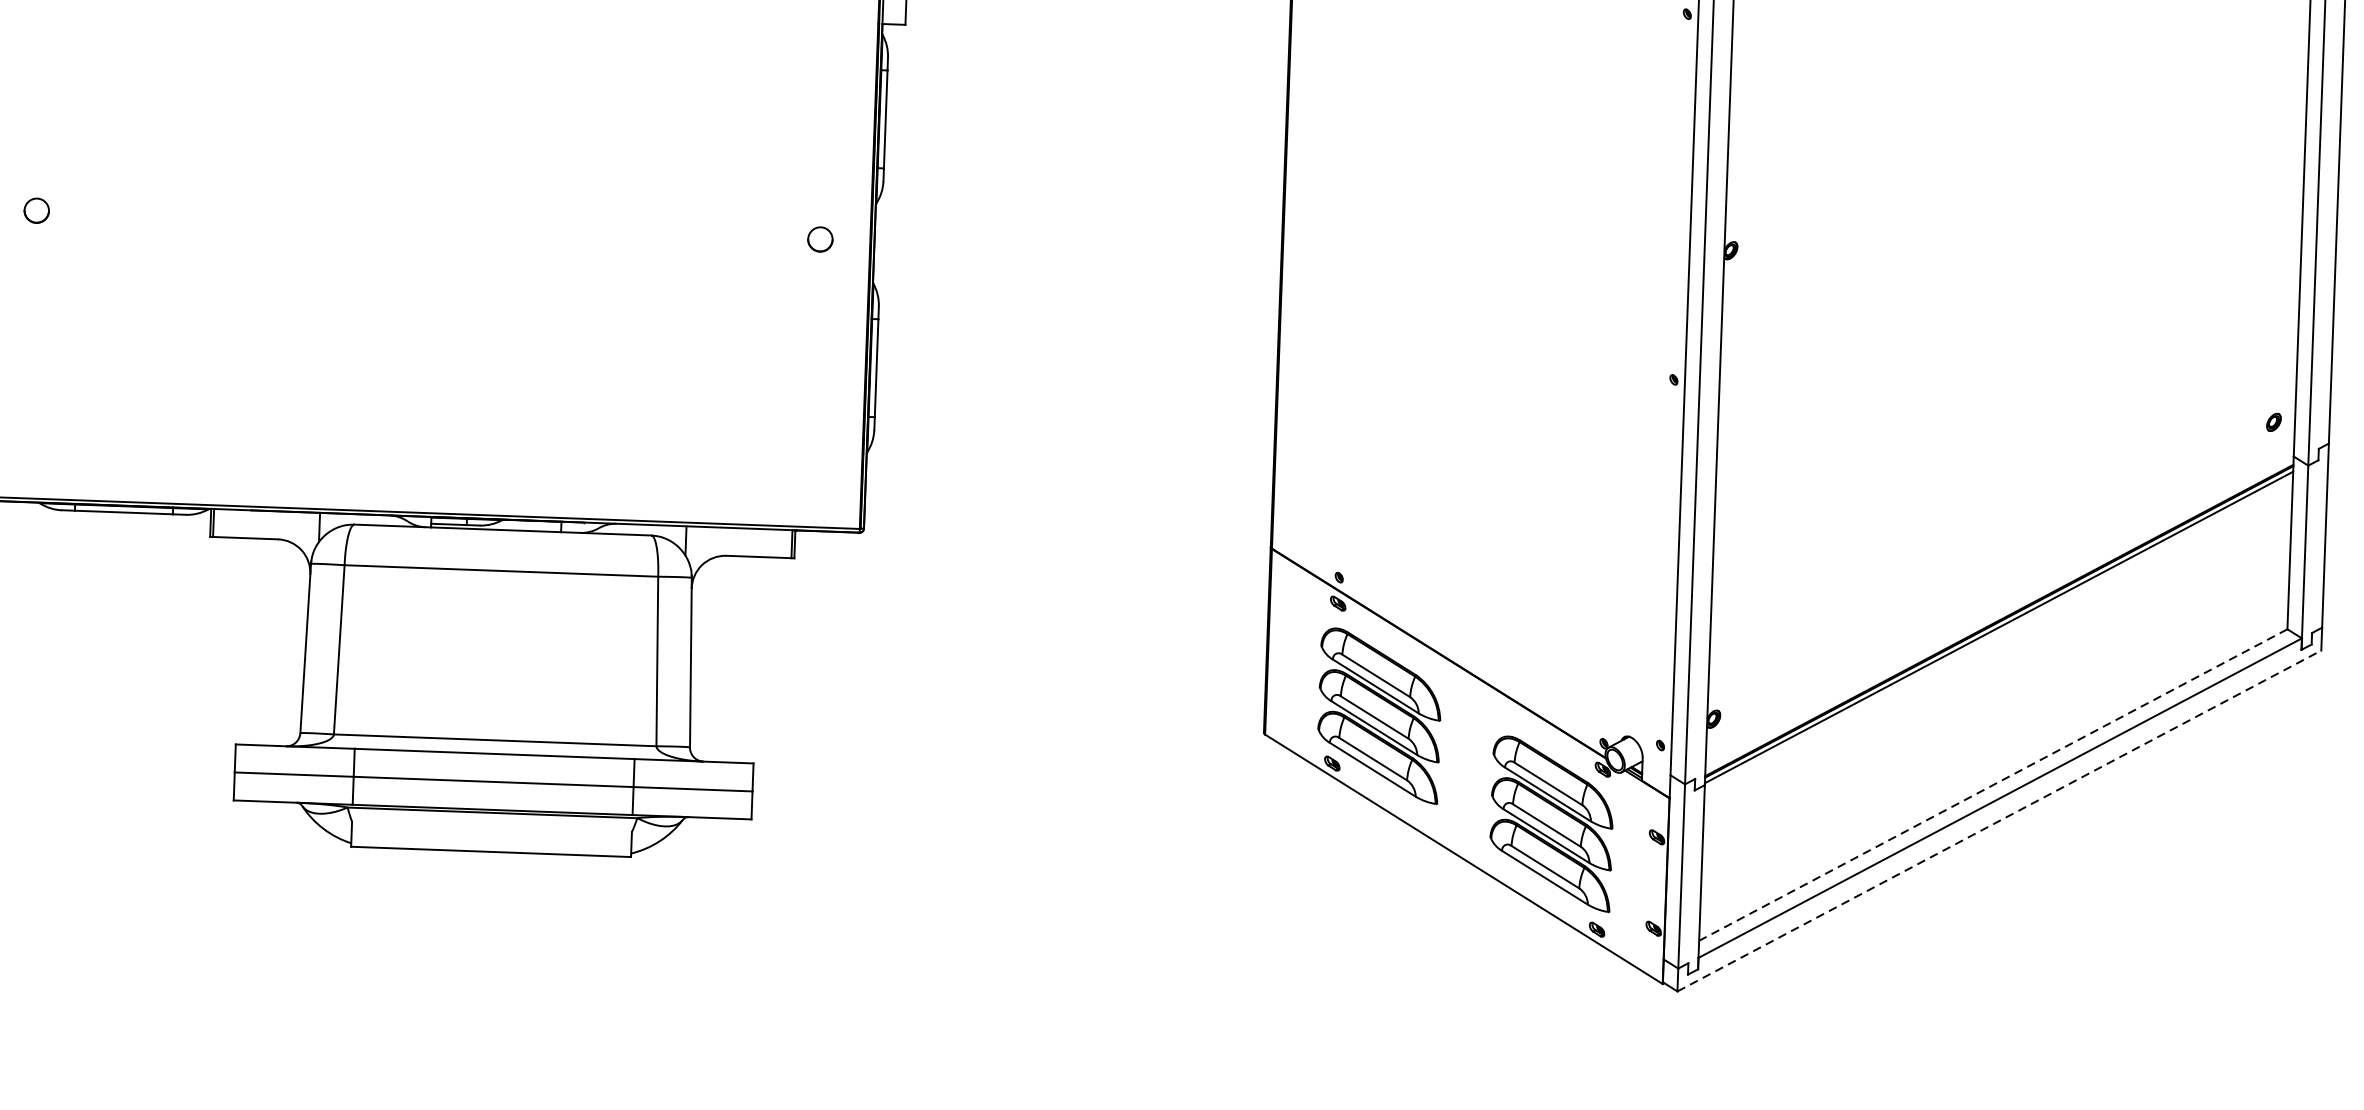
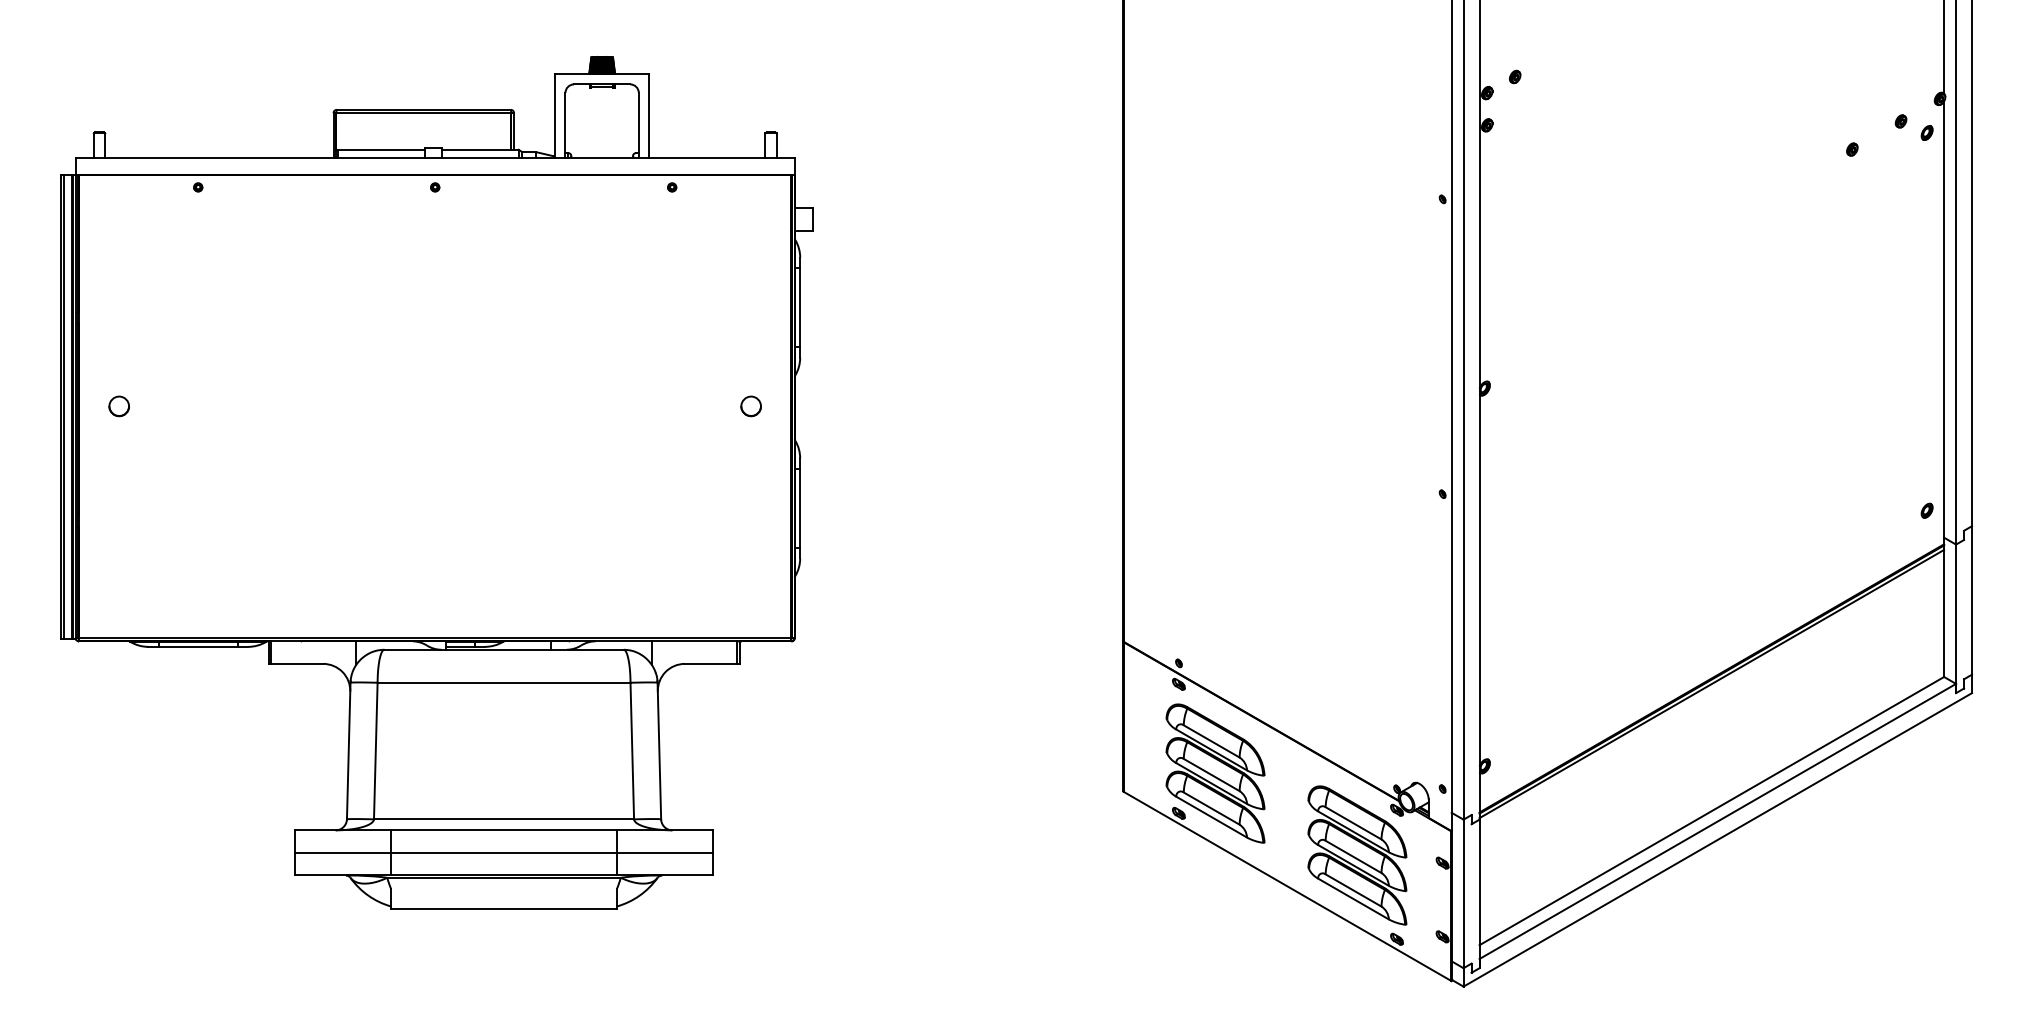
line: (1992, 785) -> (1711, 811), dashed -> solid
line: (1999, 820) -> (1717, 839), dashed -> solid

